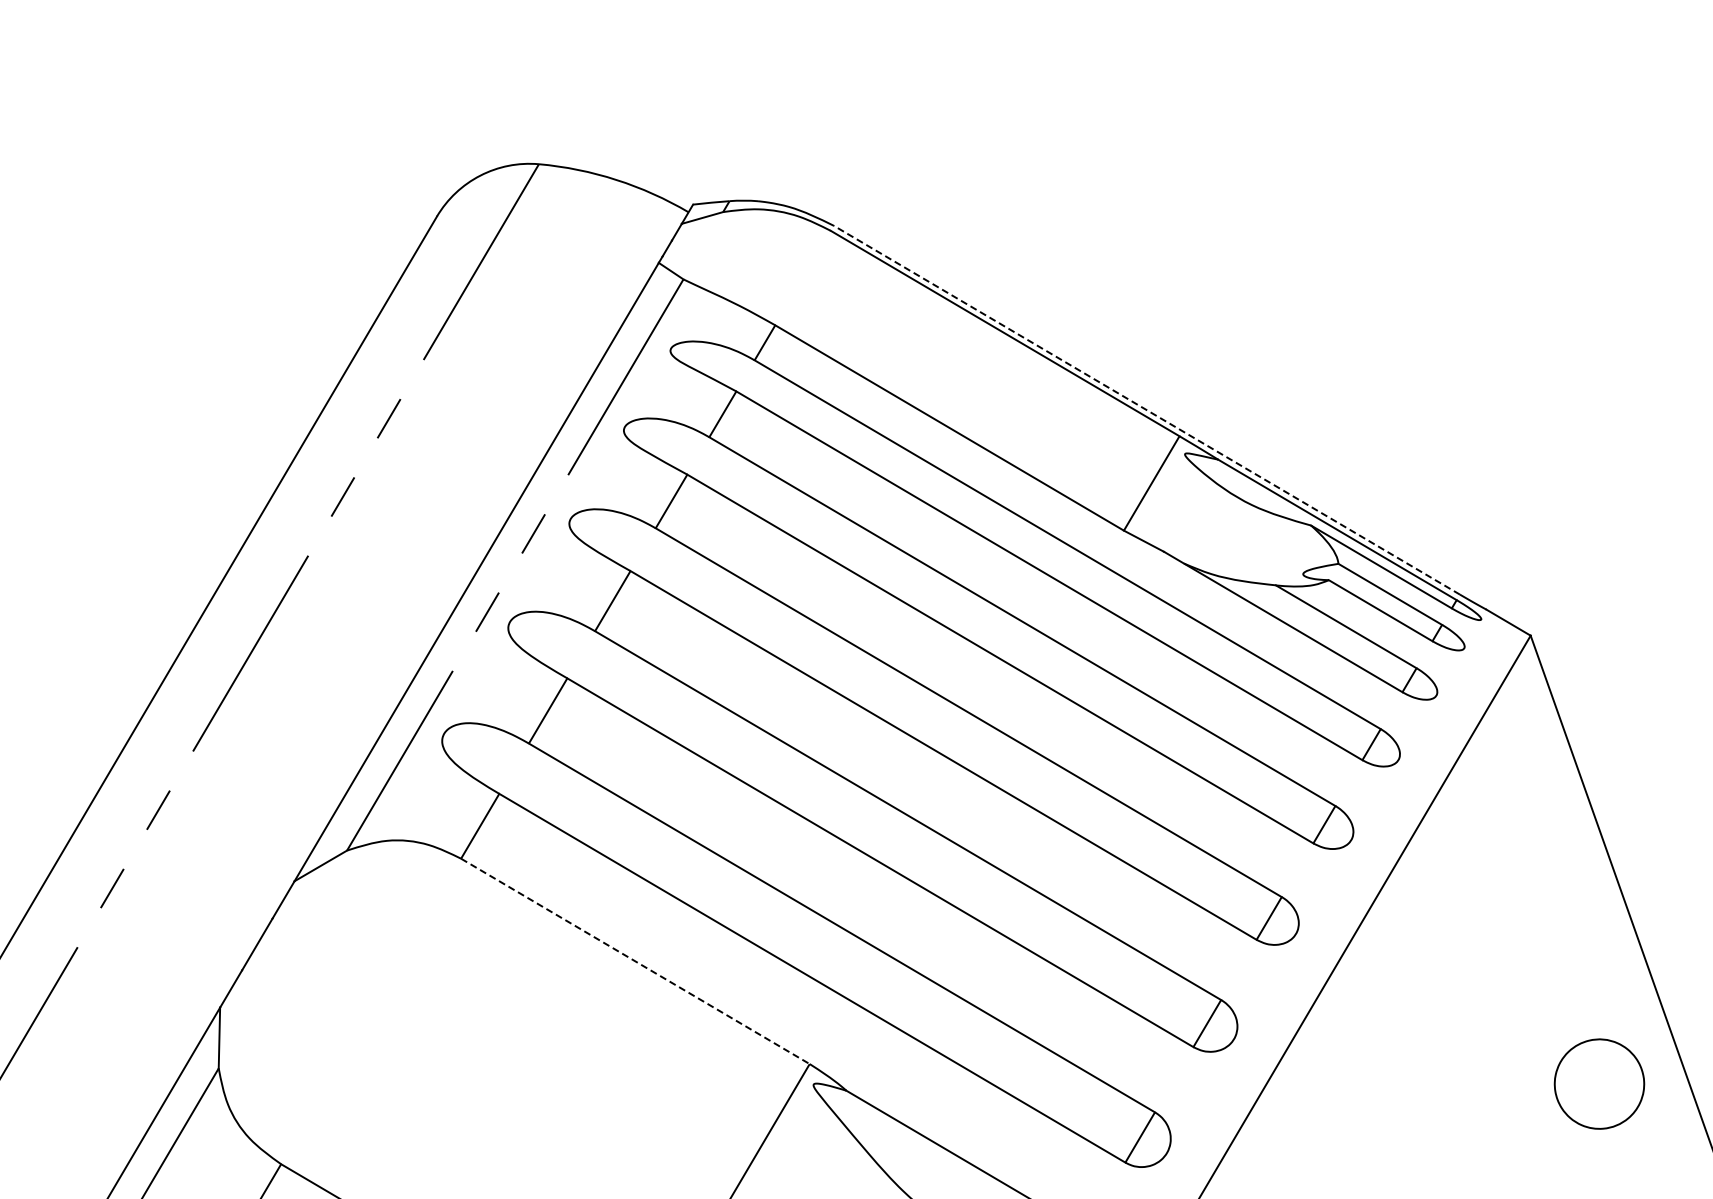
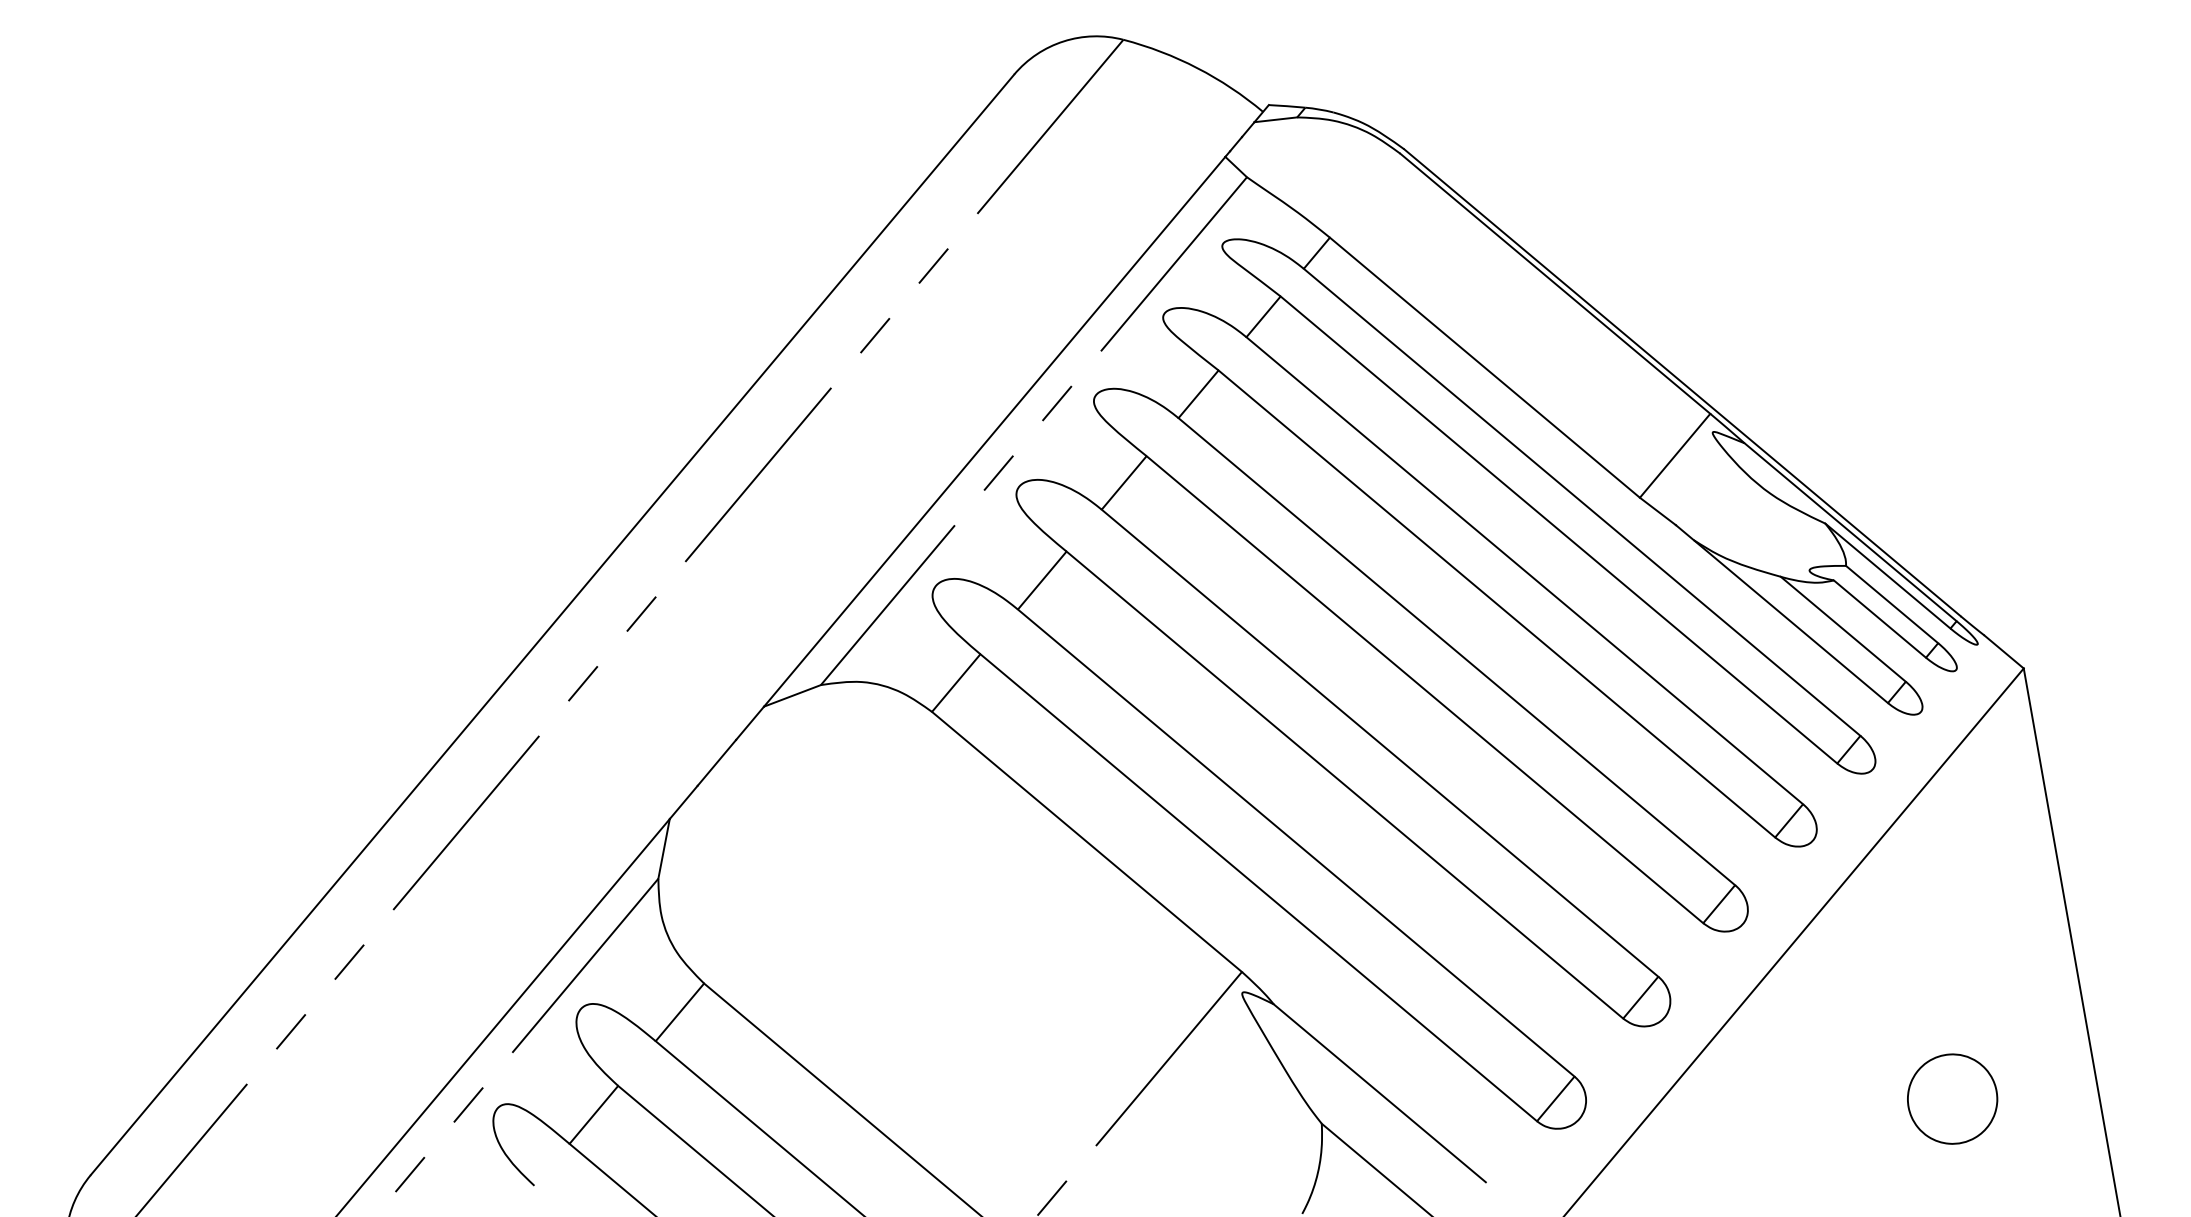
line: (1146, 409) -> (1682, 382), dashed -> solid
line: (635, 961) -> (1087, 842), dashed -> solid
part: (1599, 1083) -> (1952, 1098), moved

